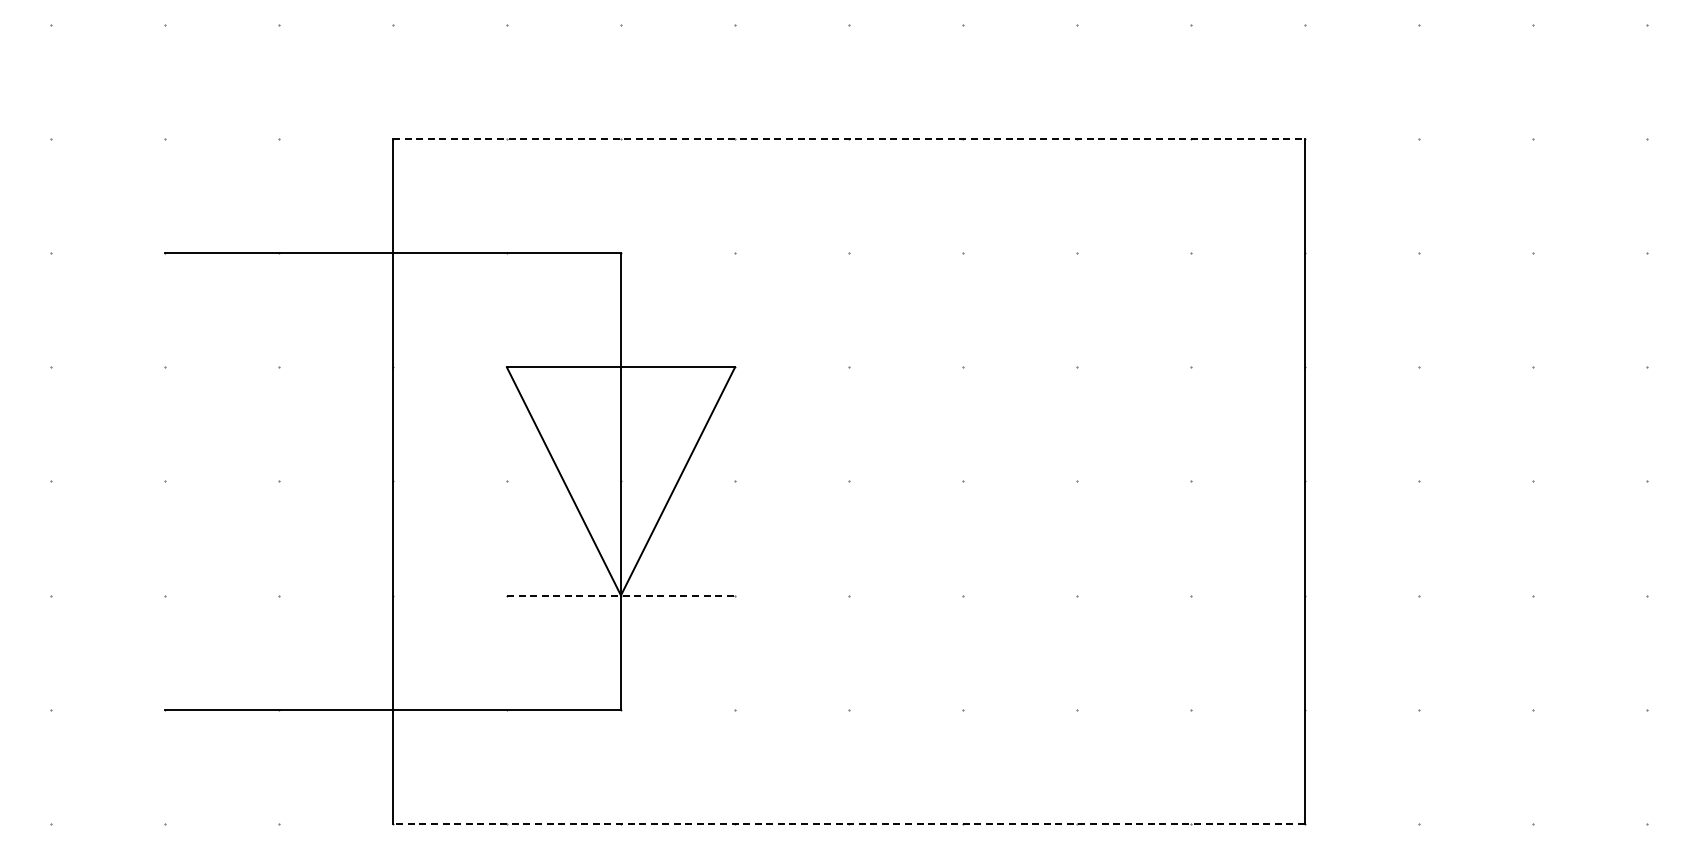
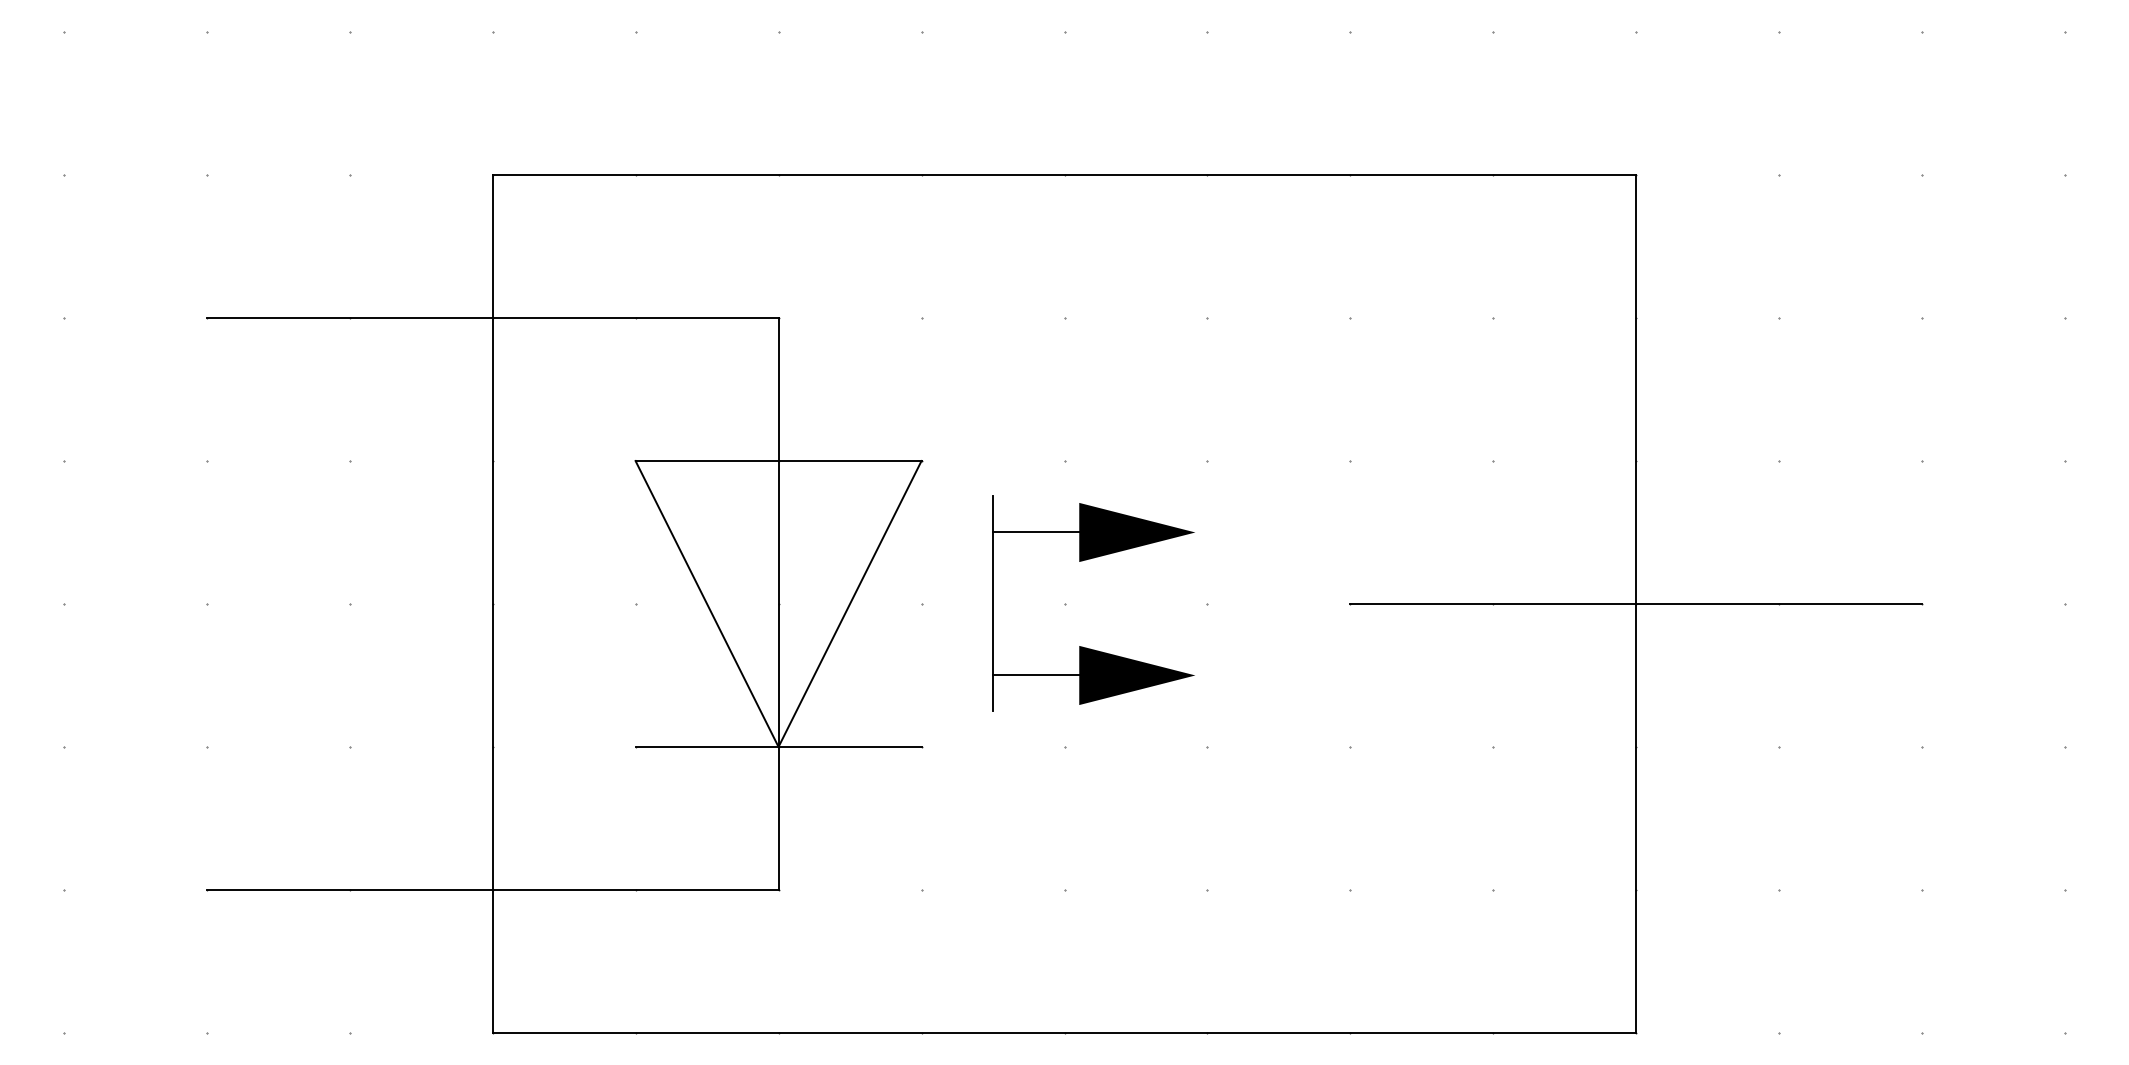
line: (849, 139) -> (1065, 175), dashed -> solid
part: (864, 447) -> (1083, 561), added
line: (1305, 481) -> (1636, 603), added
line: (621, 595) -> (779, 746), dashed -> solid
line: (848, 823) -> (1063, 1032), dashed -> solid

